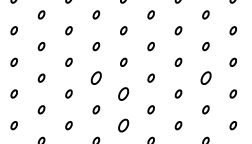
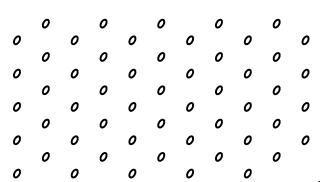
part: (96, 77) -> (132, 106), size x0.62
part: (205, 77) -> (247, 106), size x0.62
part: (124, 93) -> (161, 123), size x0.62
part: (124, 125) -> (161, 156), size x0.62

